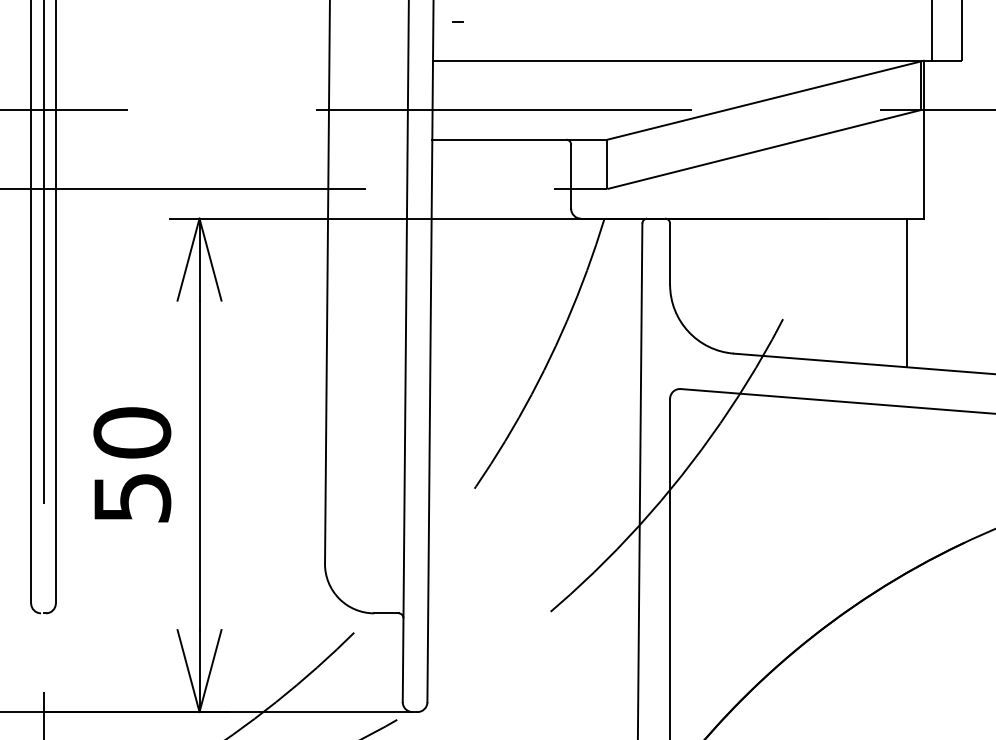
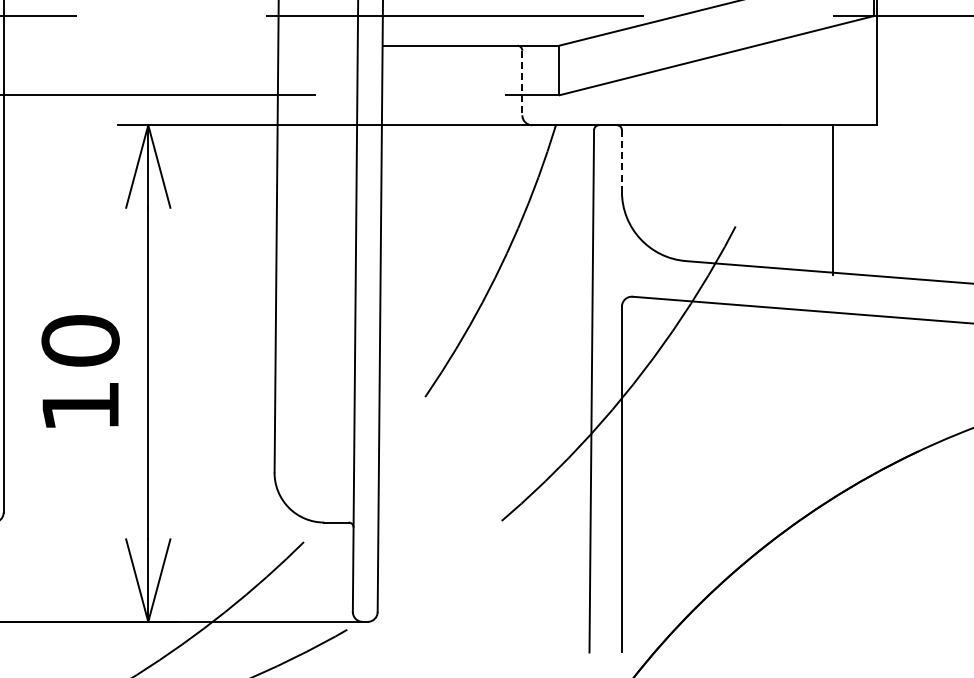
line: (571, 177) -> (522, 83), solid -> dashed
line: (670, 254) -> (622, 161), solid -> dashed
line: (907, 292) -> (832, 199), moved
text: (132, 498) -> (80, 406), 50 -> 10

